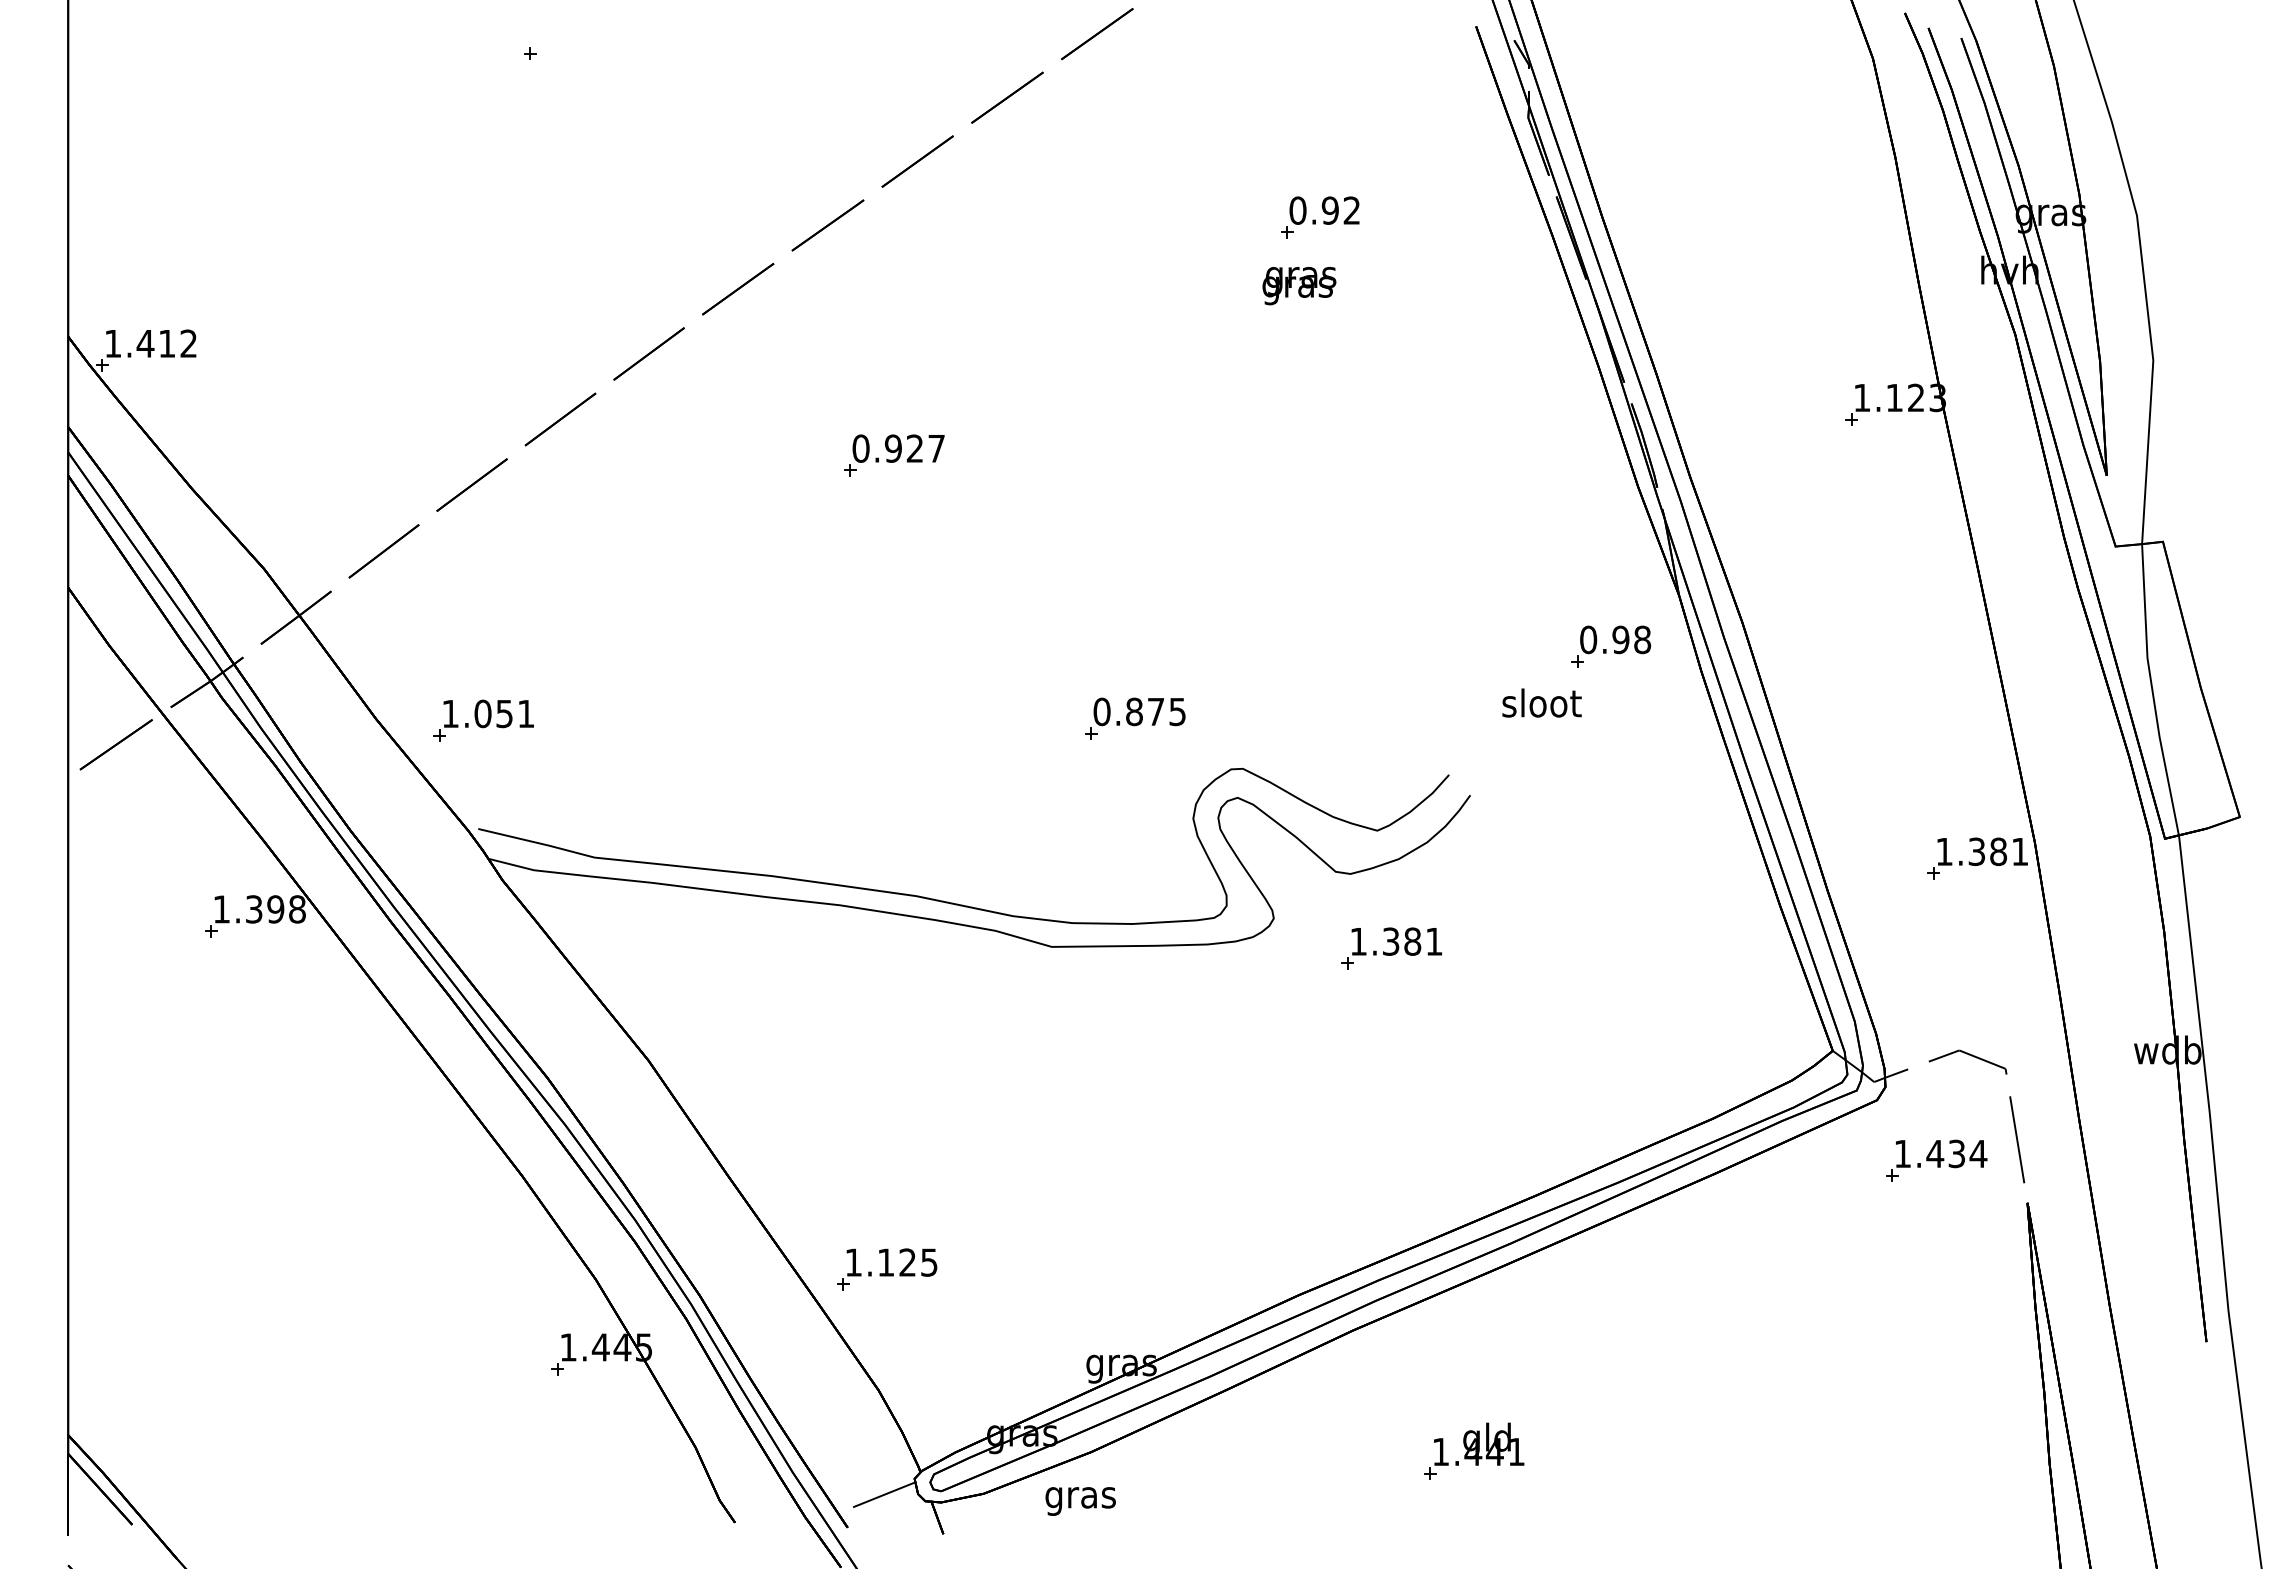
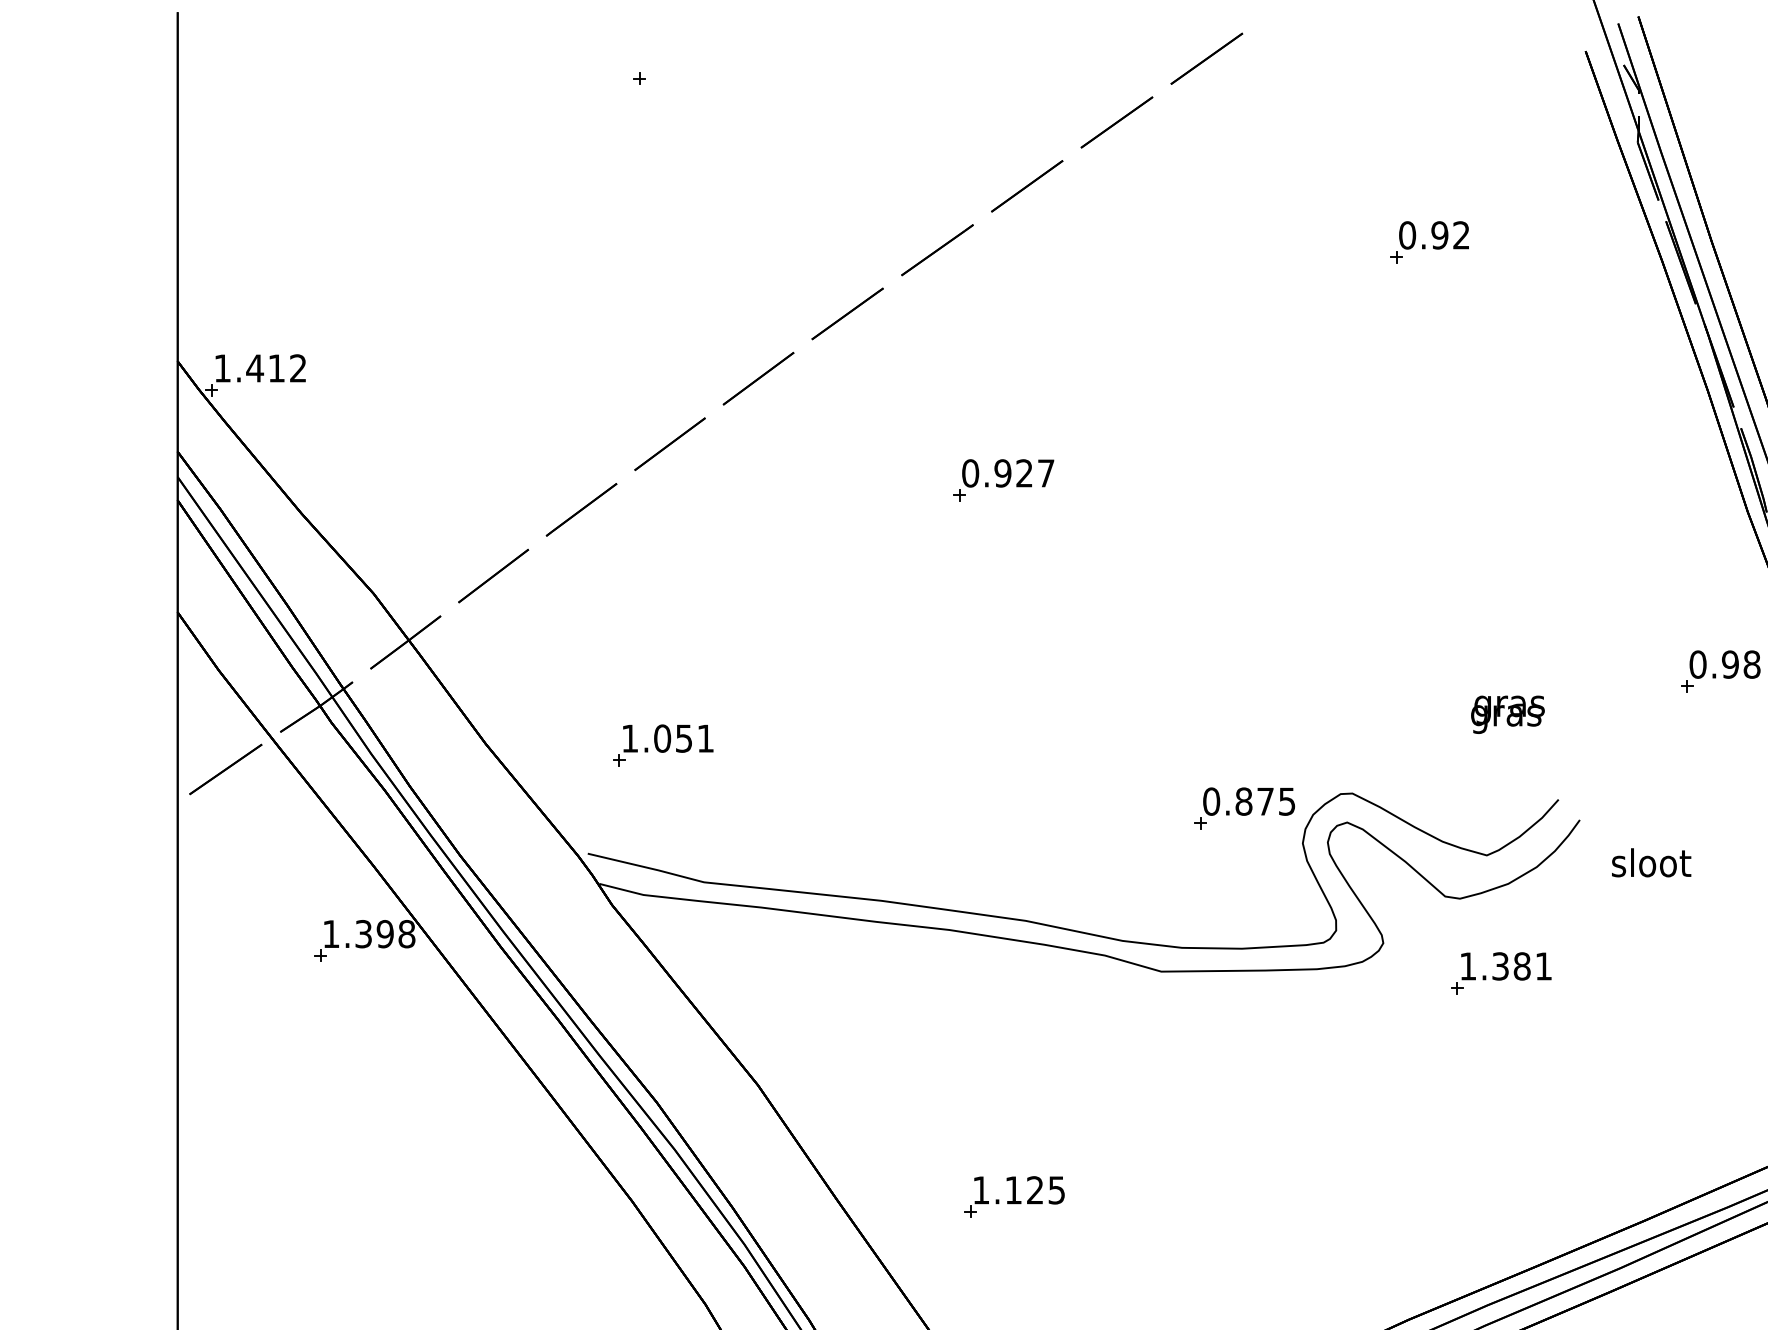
text: (1299, 286) -> (1508, 715), moved
text: (1541, 702) -> (1651, 862), moved
part: (1135, 718) -> (1245, 808), moved
part: (483, 720) -> (663, 745), moved
part: (887, 1269) -> (1015, 1197), moved

